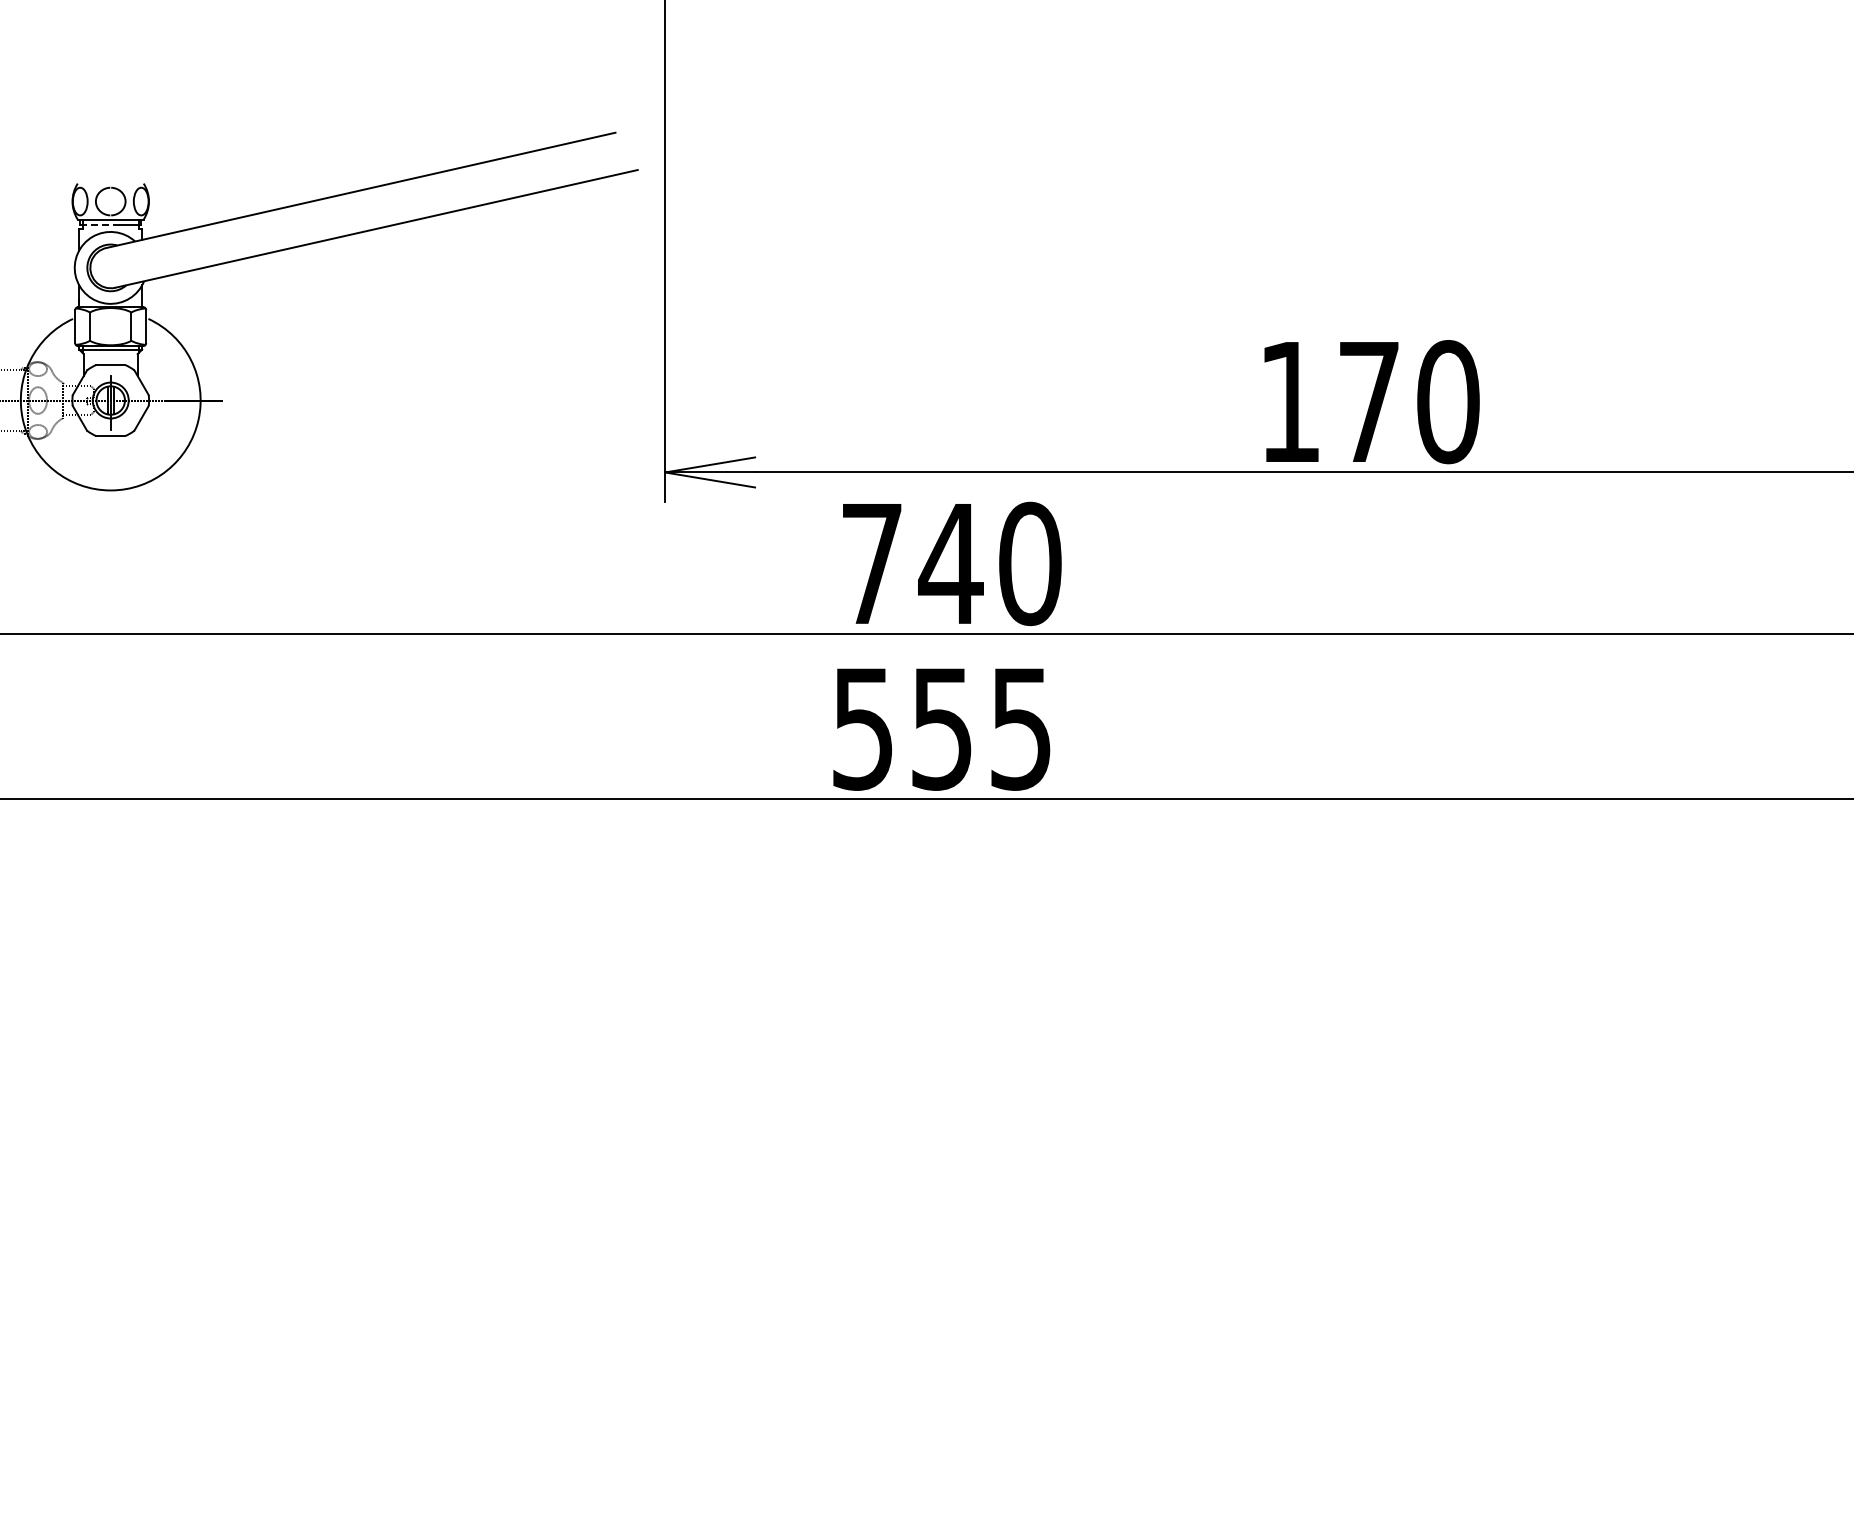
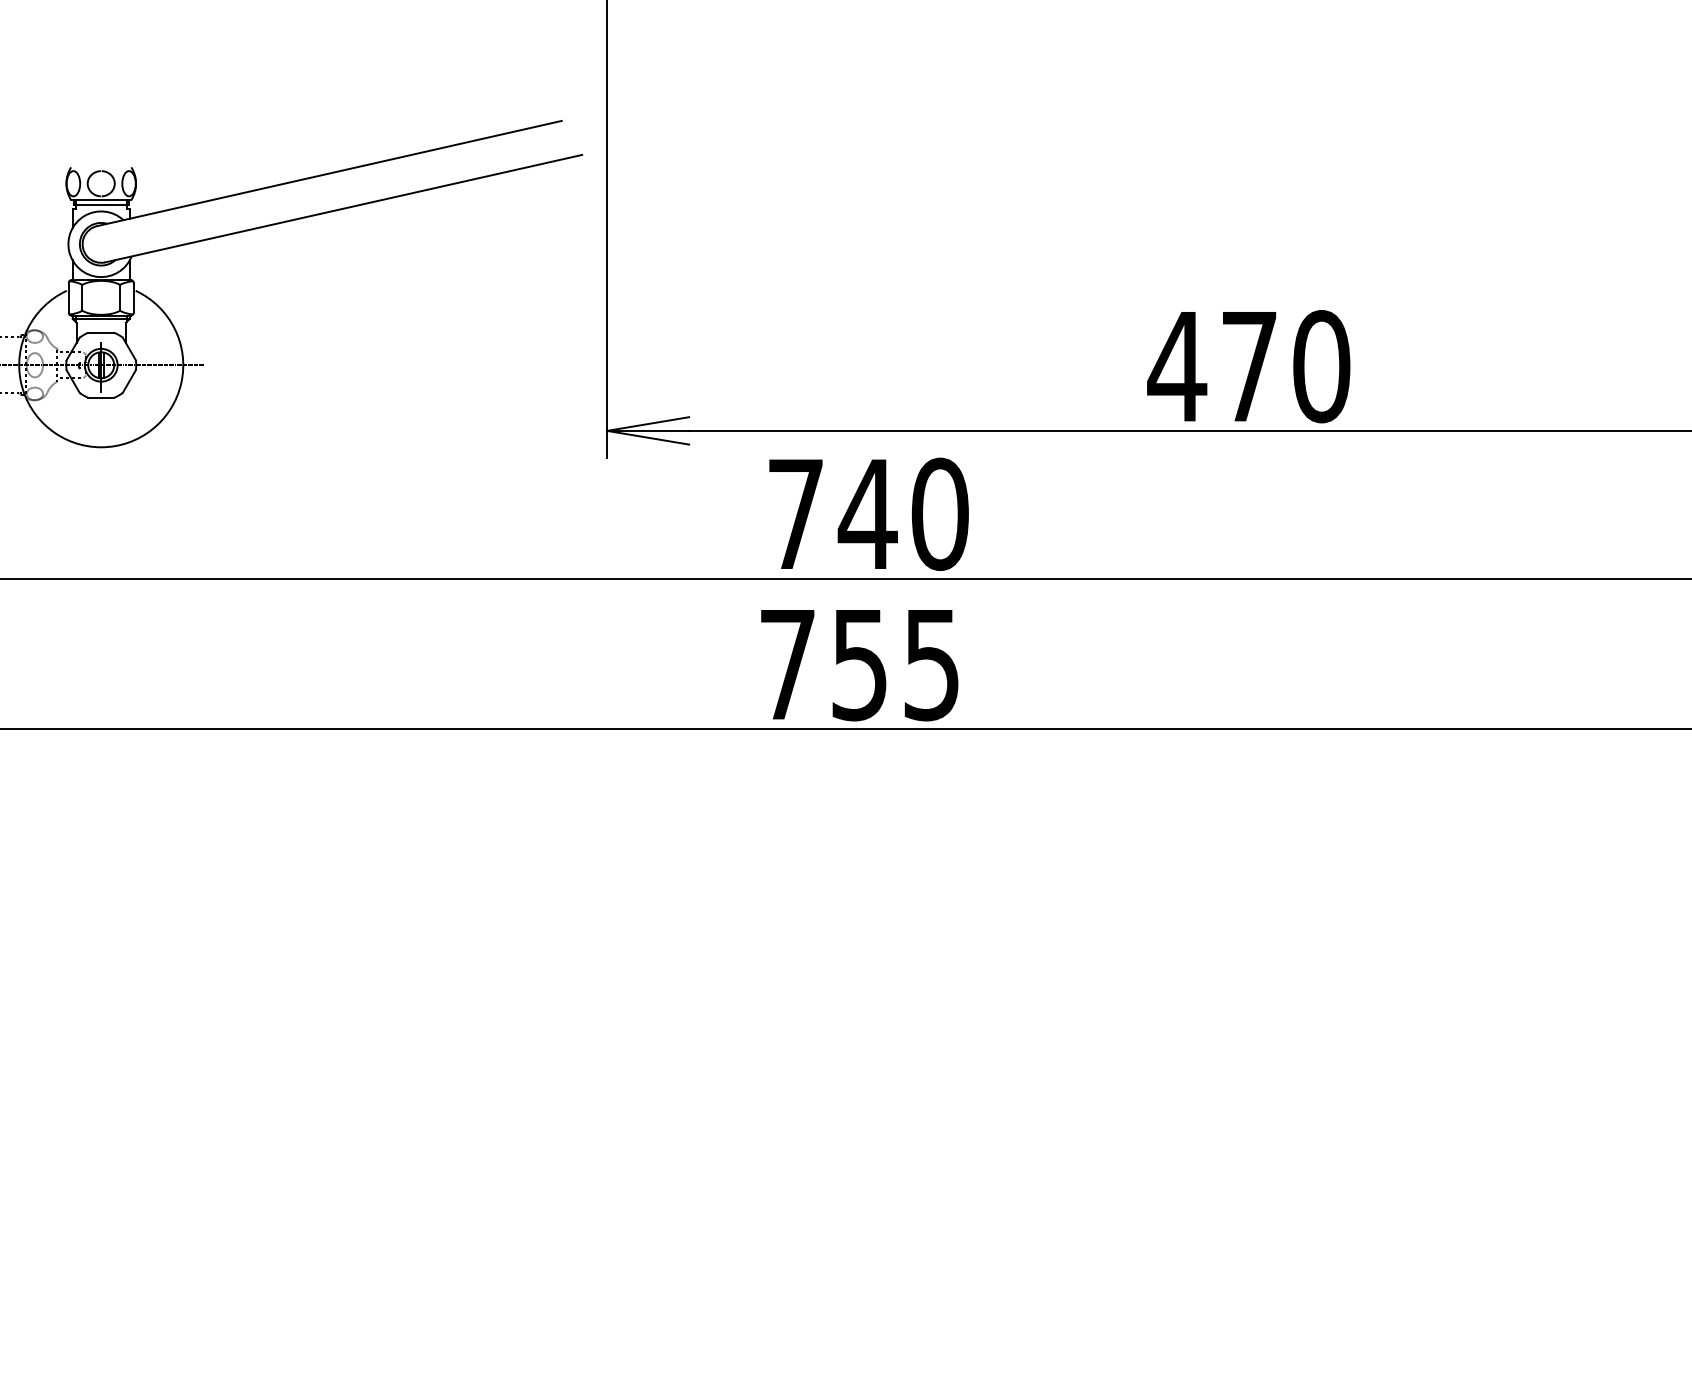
line: (100, 224) -> (91, 204), dashed -> solid
text: (1289, 401) -> (1176, 366), 170 -> 470
text: (862, 729) -> (787, 665), 555 -> 755

